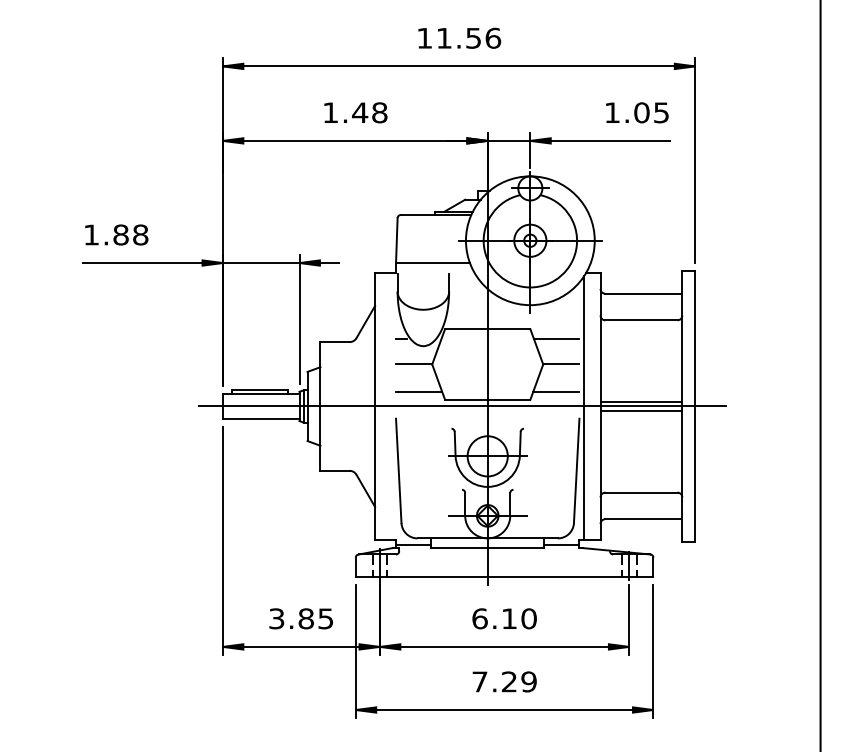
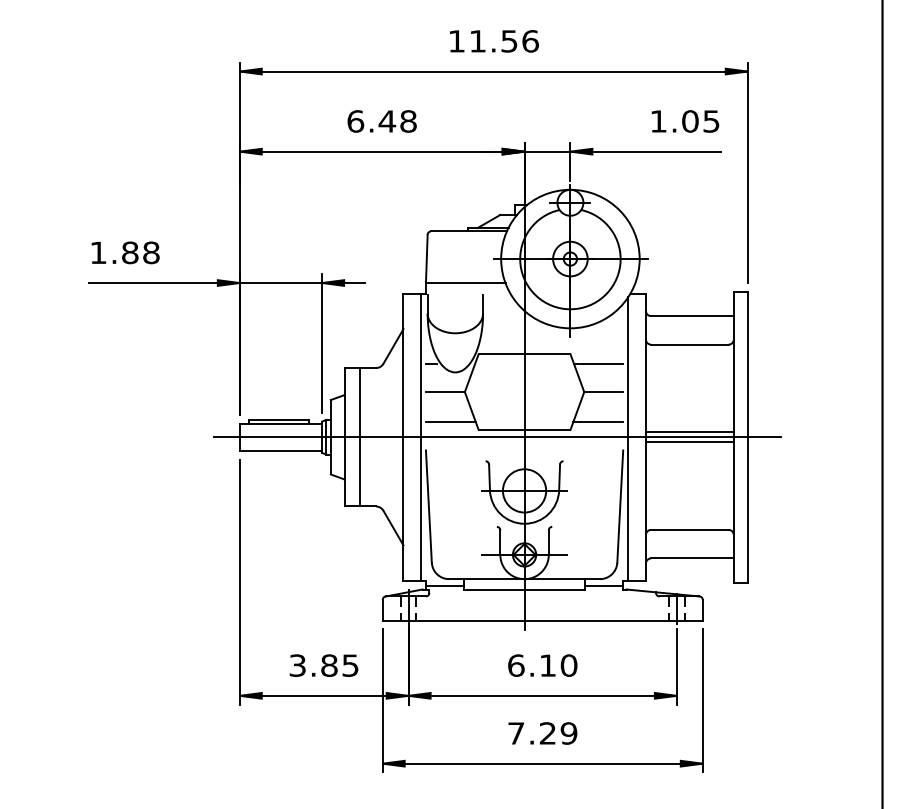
text: (330, 112) -> (355, 121), 1.48 -> 6.48
line: (334, 406) -> (359, 437), added
line: (391, 406) -> (421, 437), added

